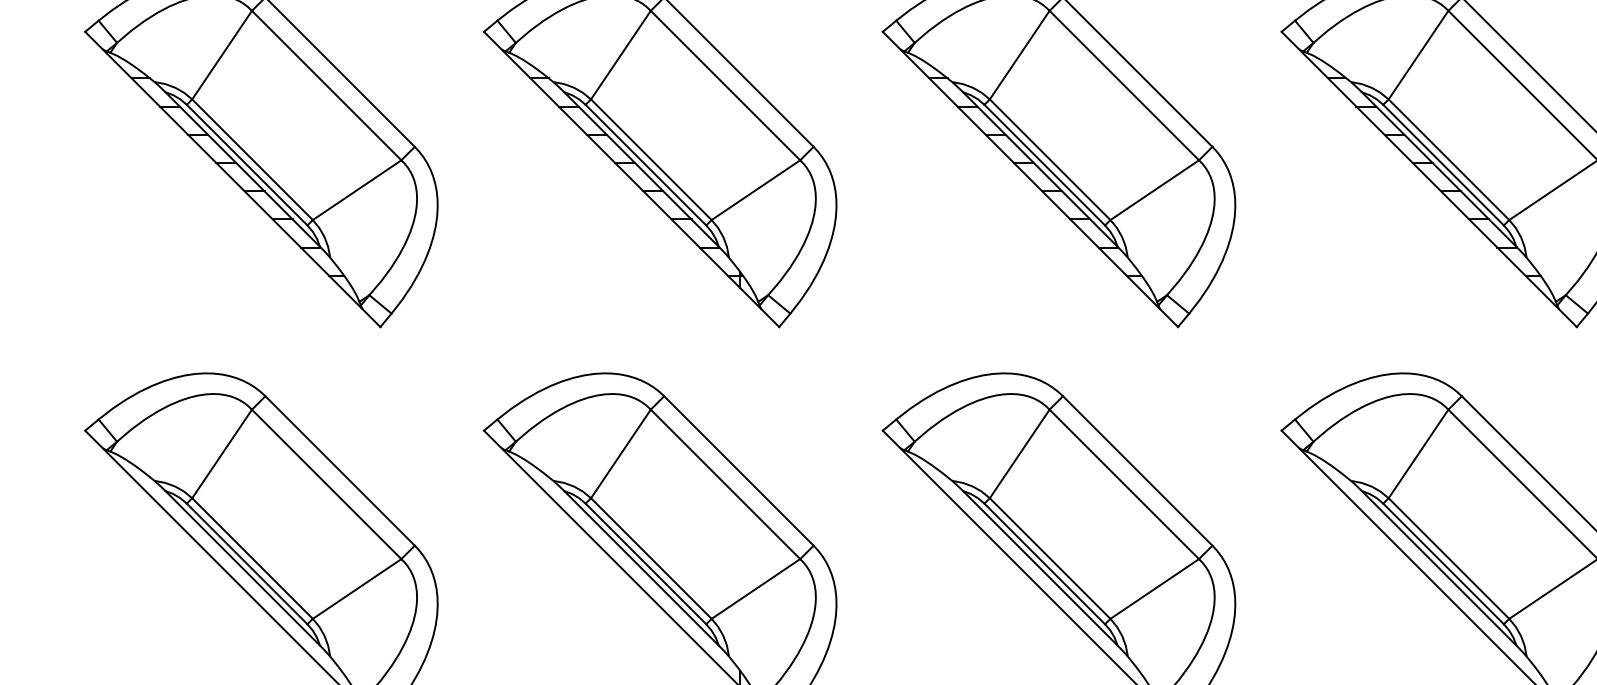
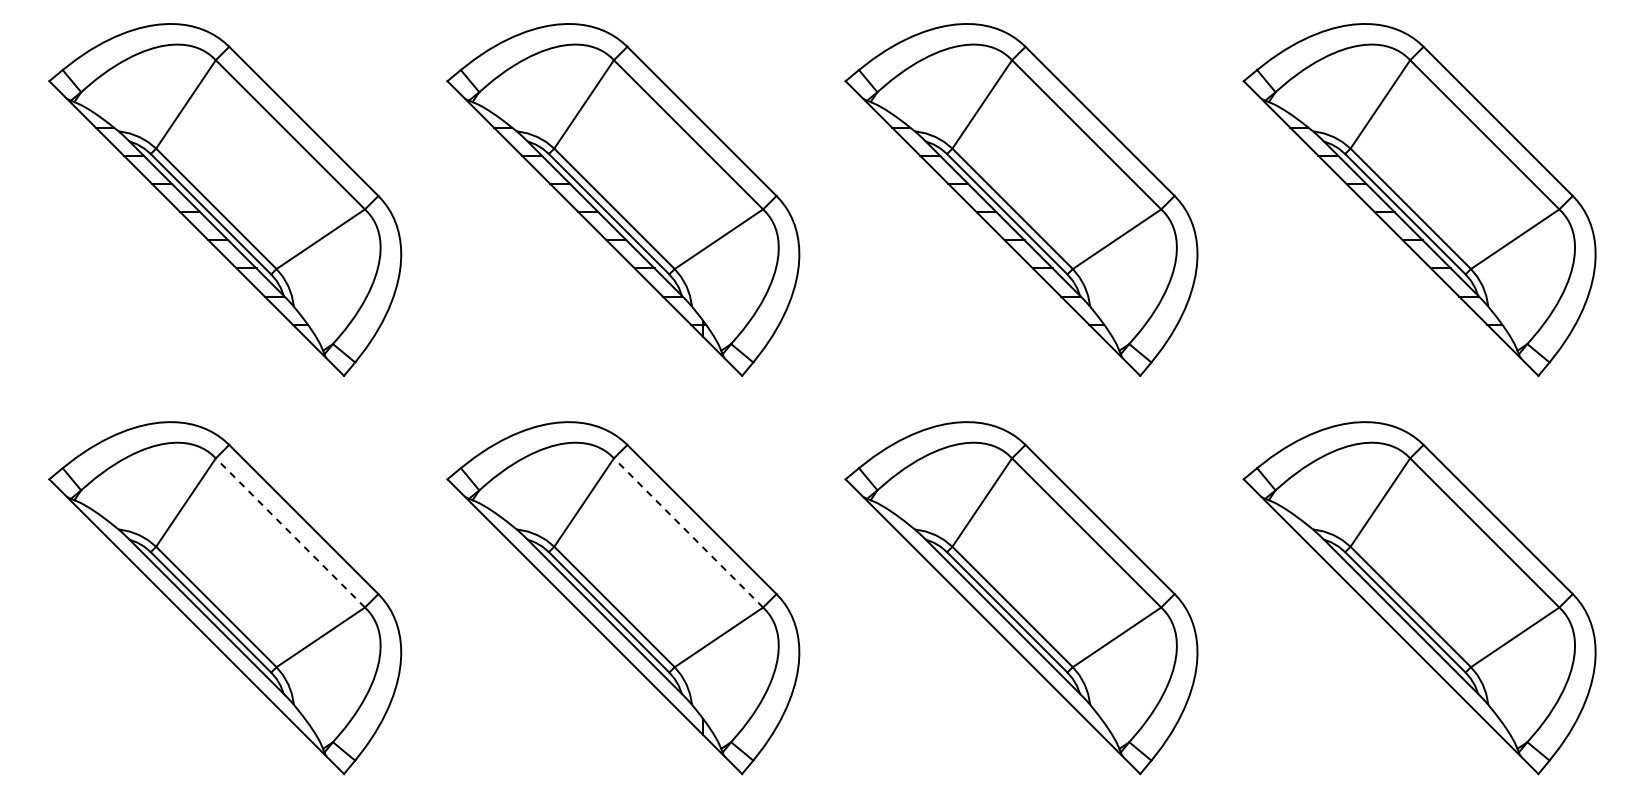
line: (326, 483) -> (290, 532), solid -> dashed
line: (725, 483) -> (688, 532), solid -> dashed

